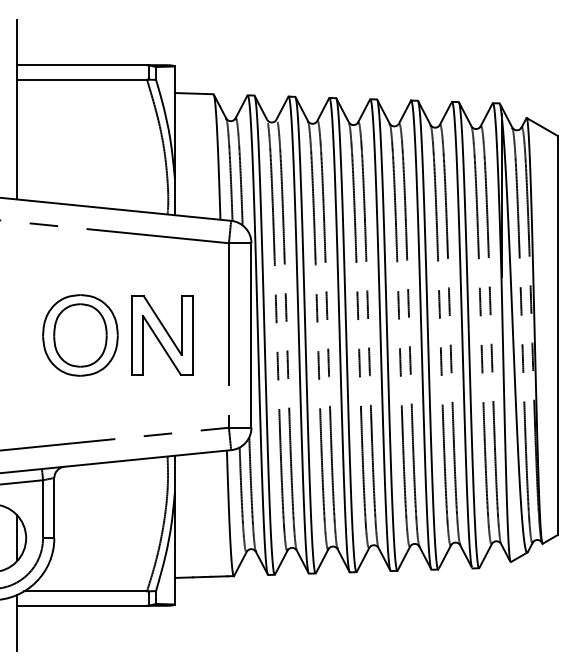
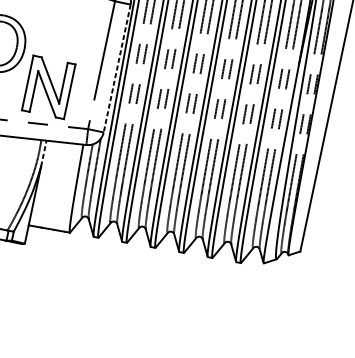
part: (162, 335) -> (48, 87), moved
line: (251, 335) -> (117, 68), solid -> dashed
line: (174, 474) -> (43, 153), solid -> dashed

